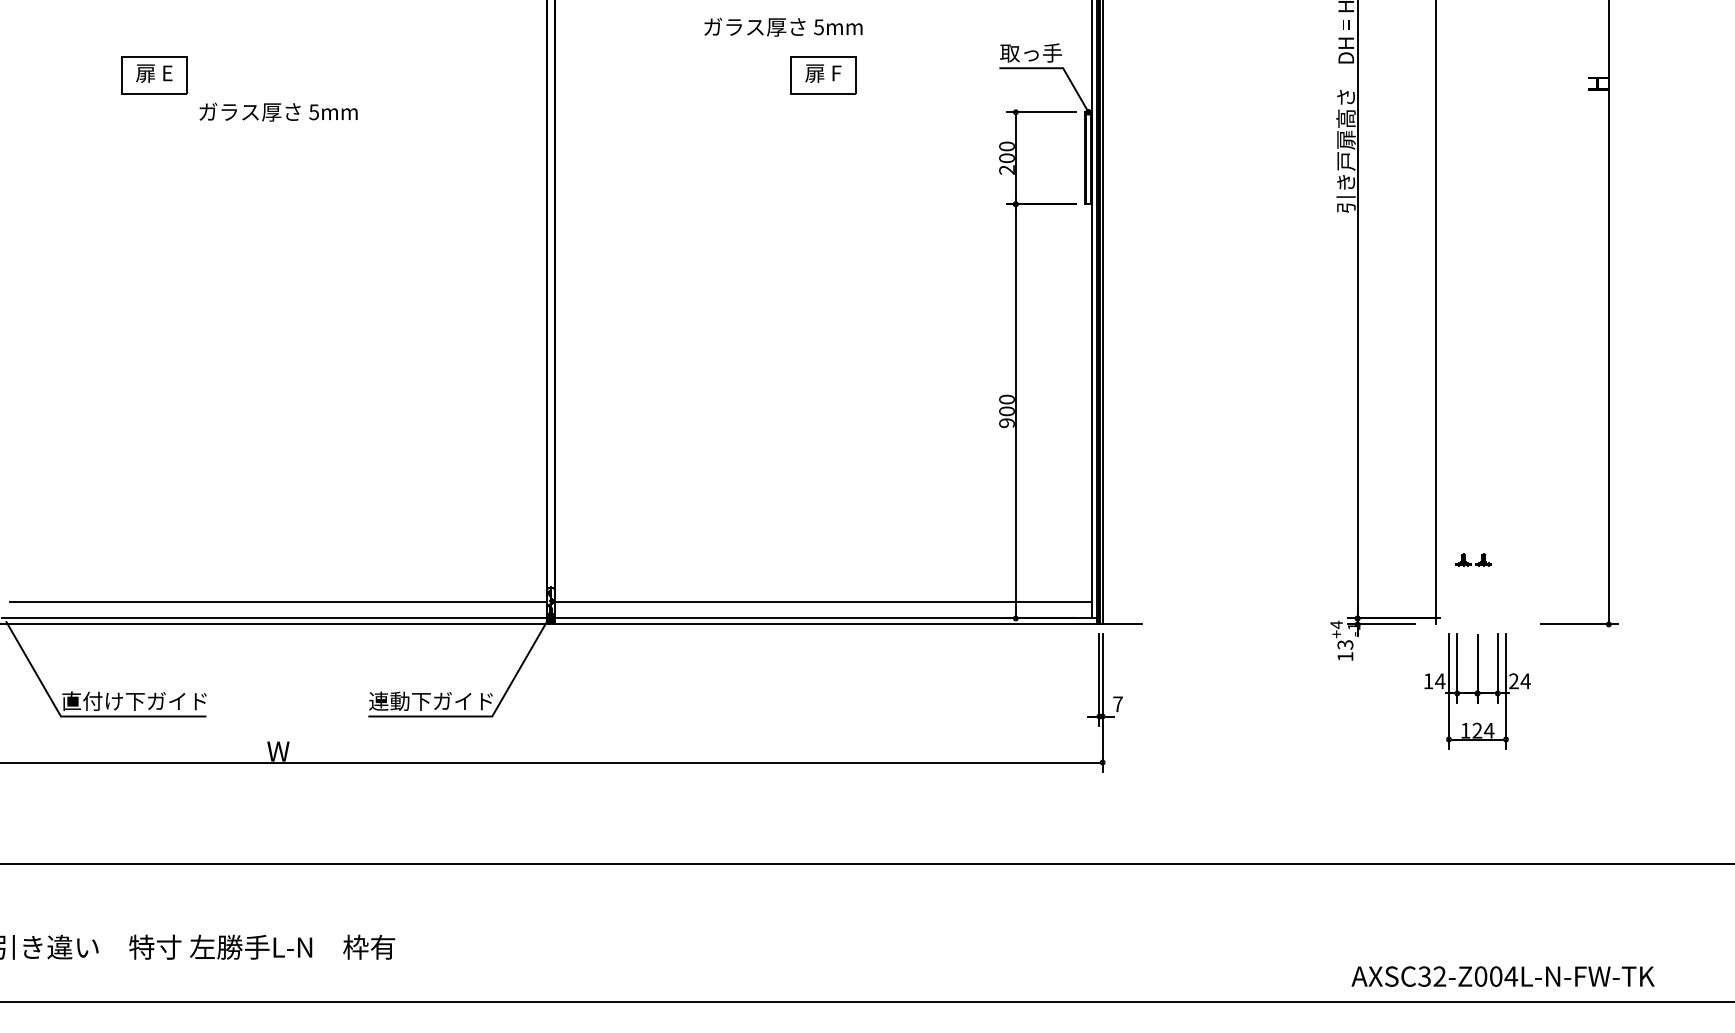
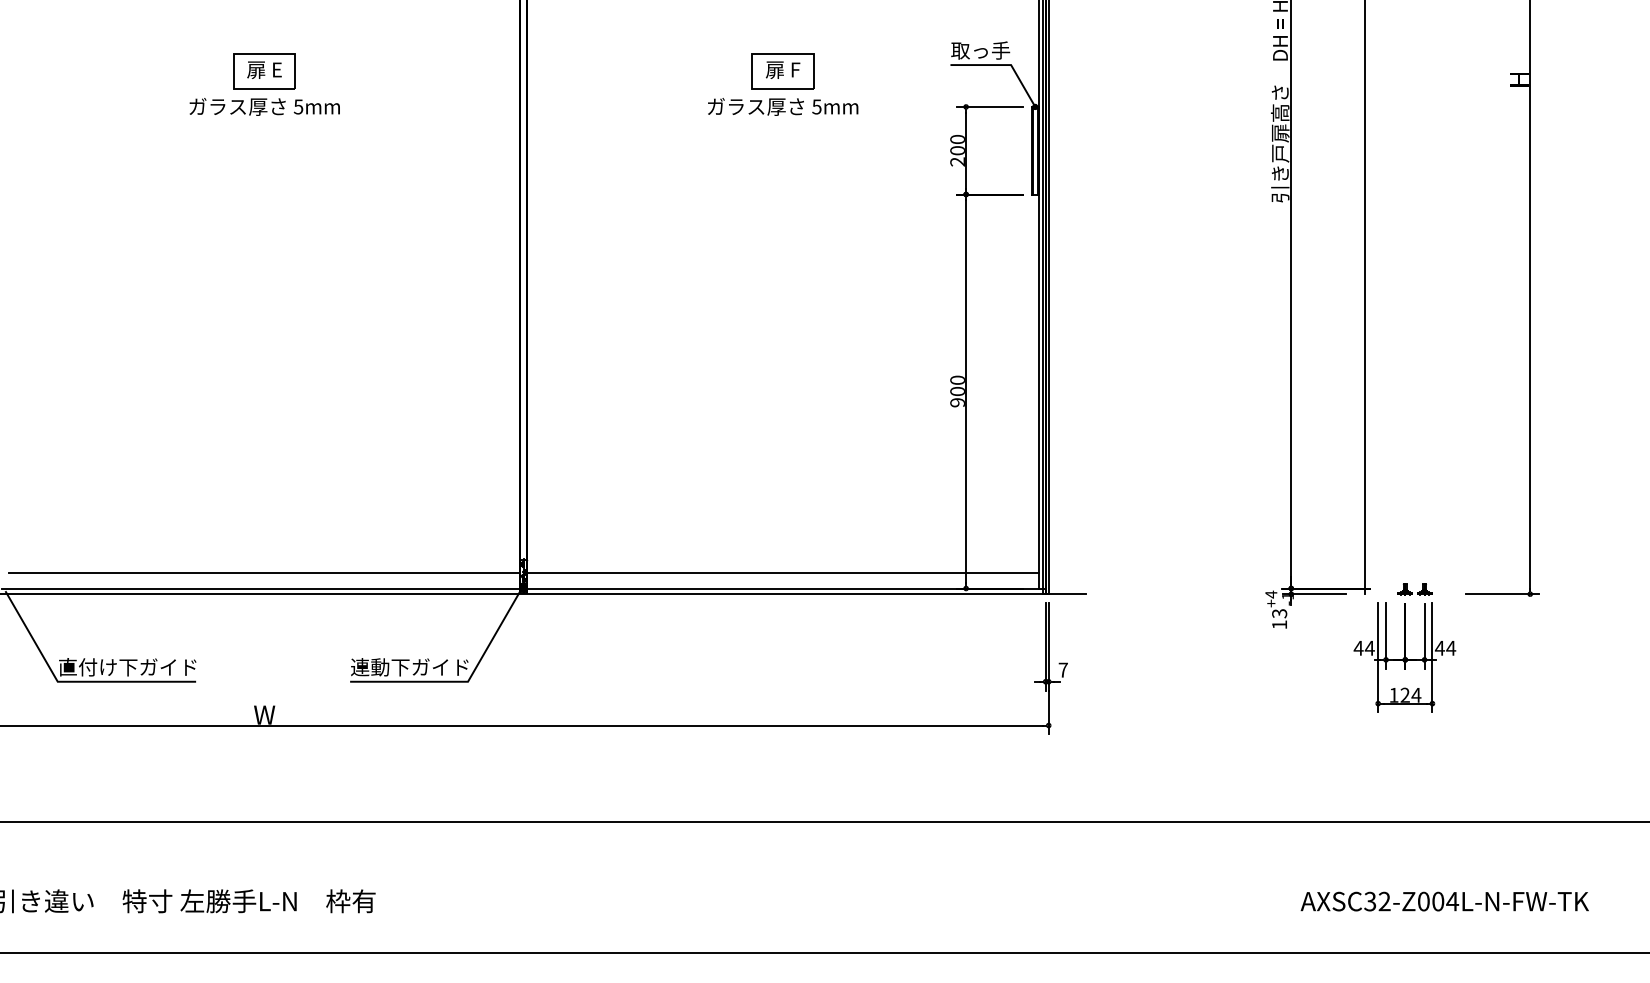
text: (783, 26) -> (783, 106), moved
part: (154, 75) -> (264, 71), moved
part: (1473, 559) -> (1414, 588), moved
text: (1428, 681) -> (1358, 648), 14 -> 44
text: (1513, 681) -> (1439, 648), 24 -> 44
text: (1502, 976) -> (1444, 901), moved

